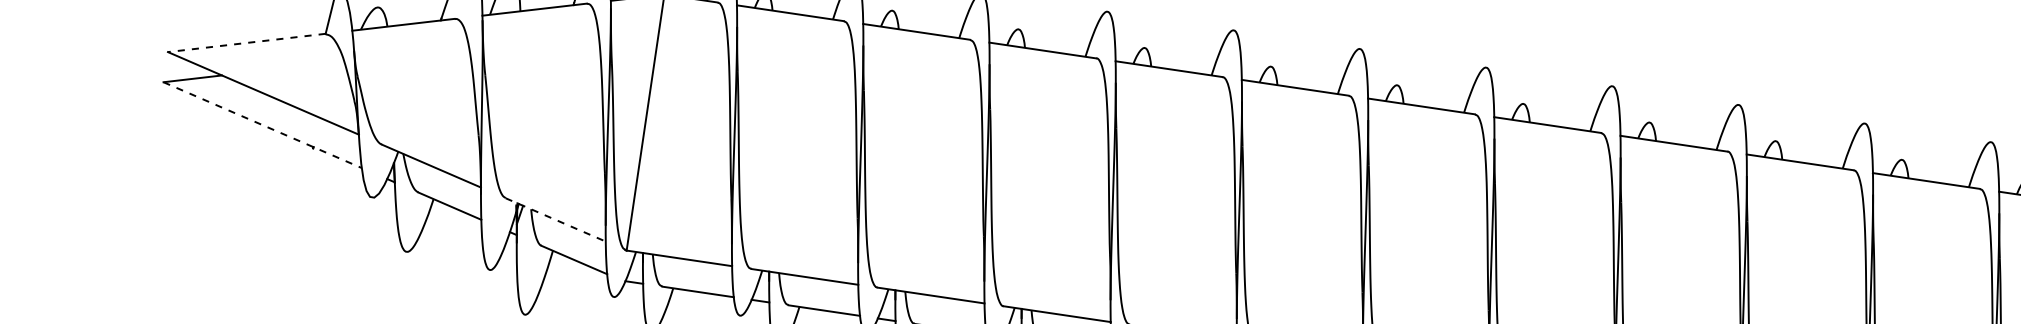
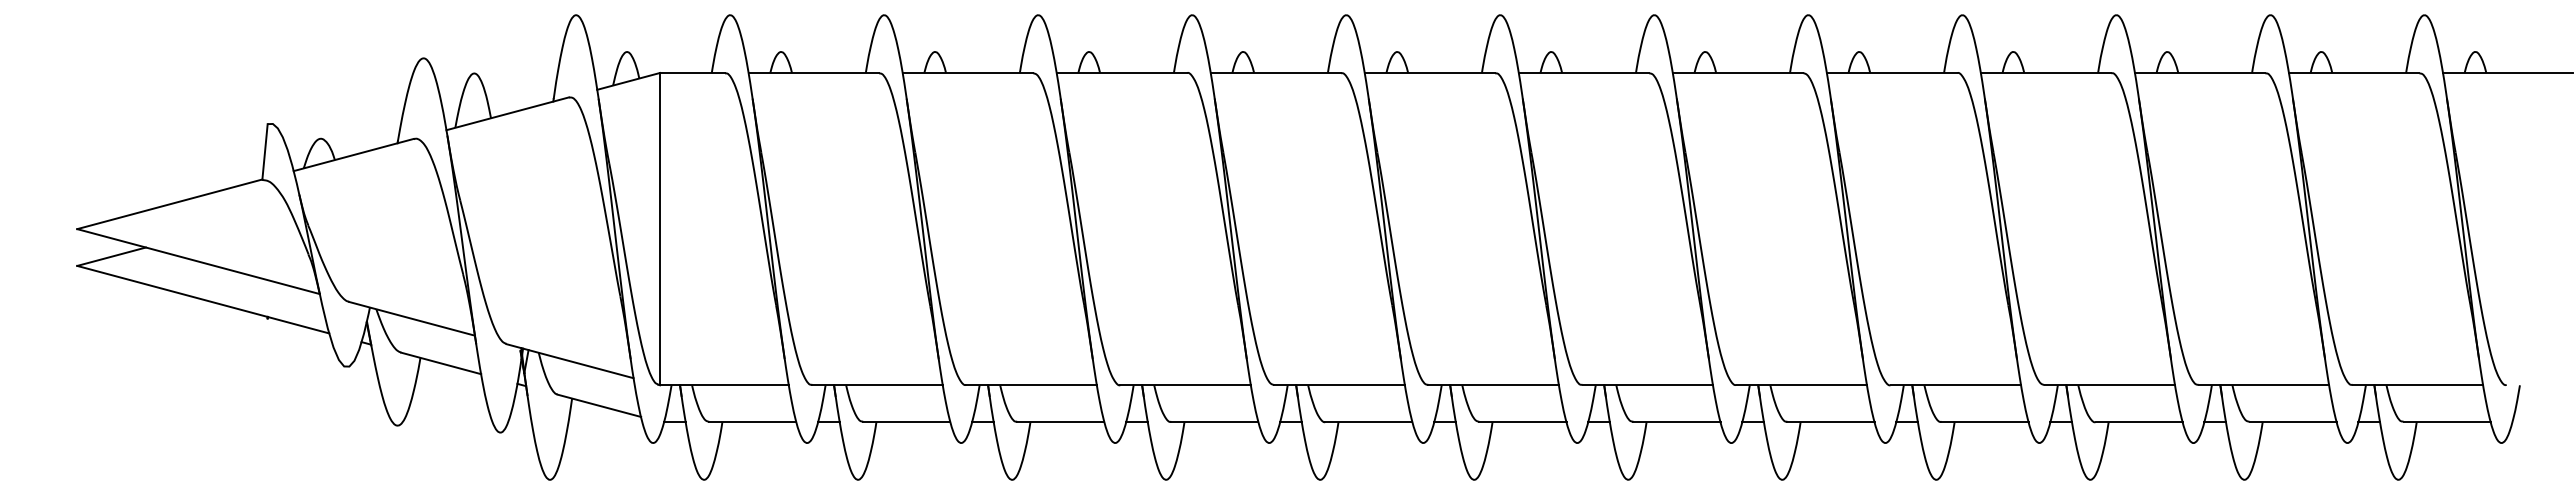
line: (246, 43) -> (169, 204), dashed -> solid
line: (262, 125) -> (203, 299), dashed -> solid
line: (556, 220) -> (570, 361), dashed -> solid

